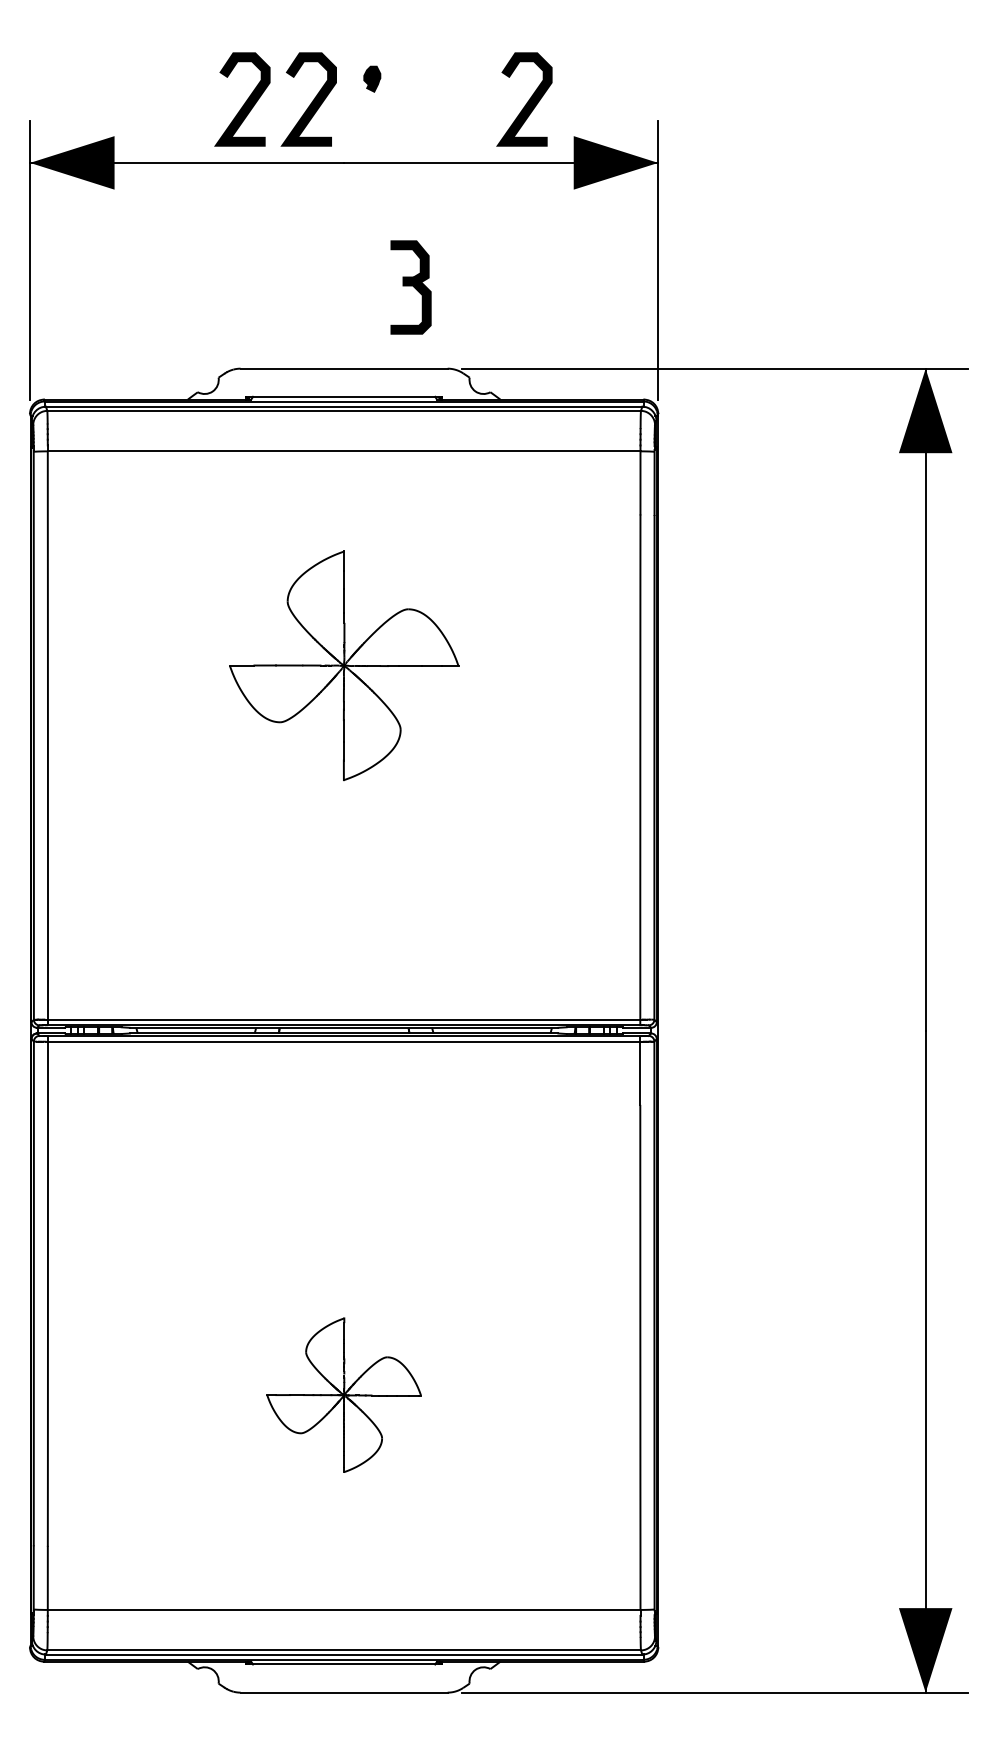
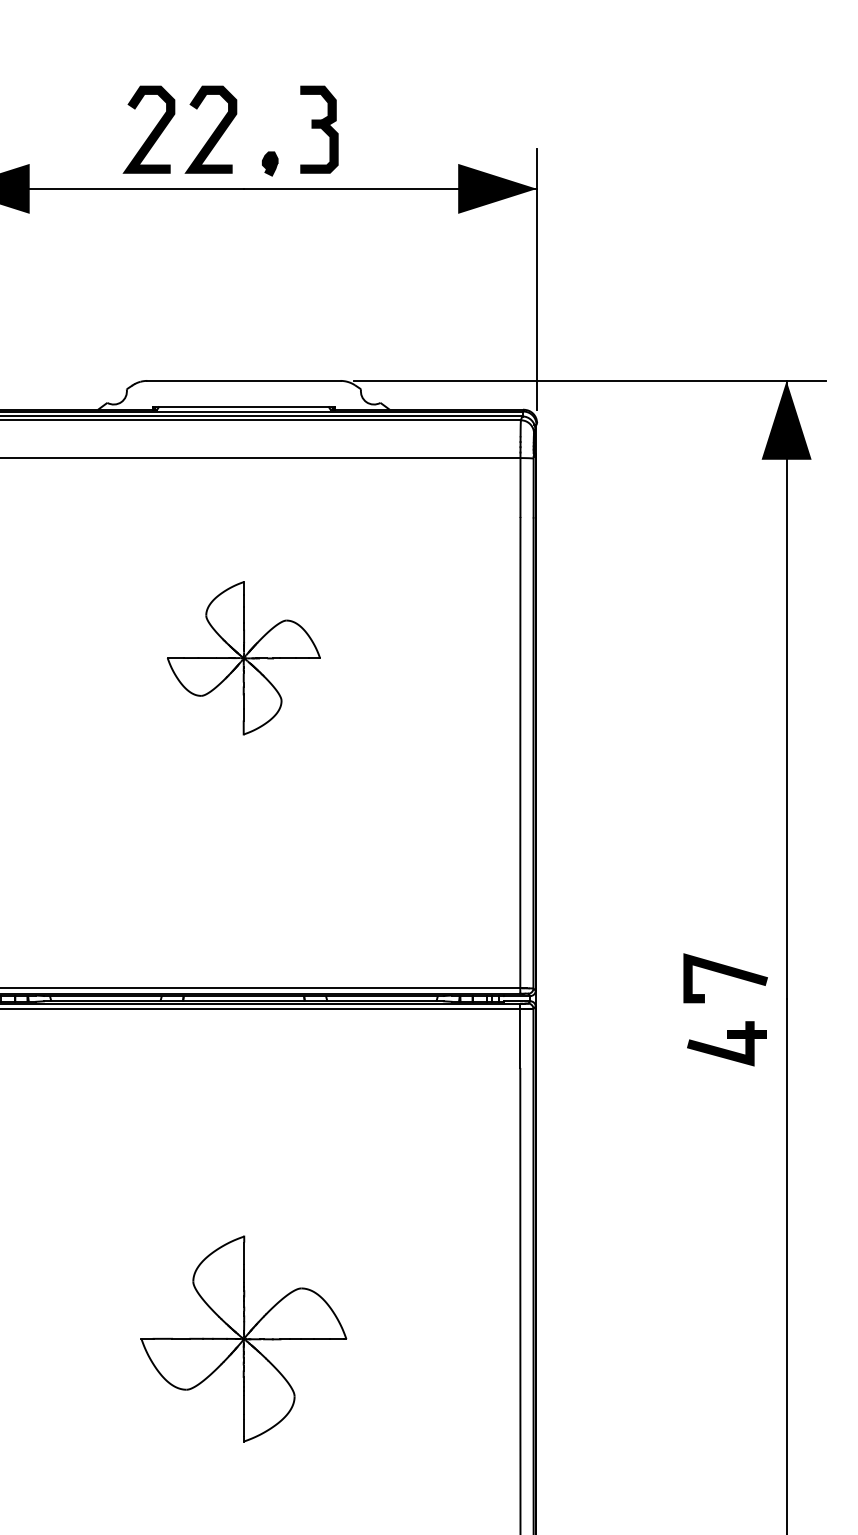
part: (372, 78) -> (270, 163), moved
curve: (527, 101) -> (415, 131), removed
part: (410, 287) -> (318, 129), moved
part: (343, 665) -> (243, 657), size x0.71
line: (861, 1005) -> (726, 975), added
part: (861, 1078) -> (726, 1043), added
part: (343, 1394) -> (243, 1338), size x1.43

